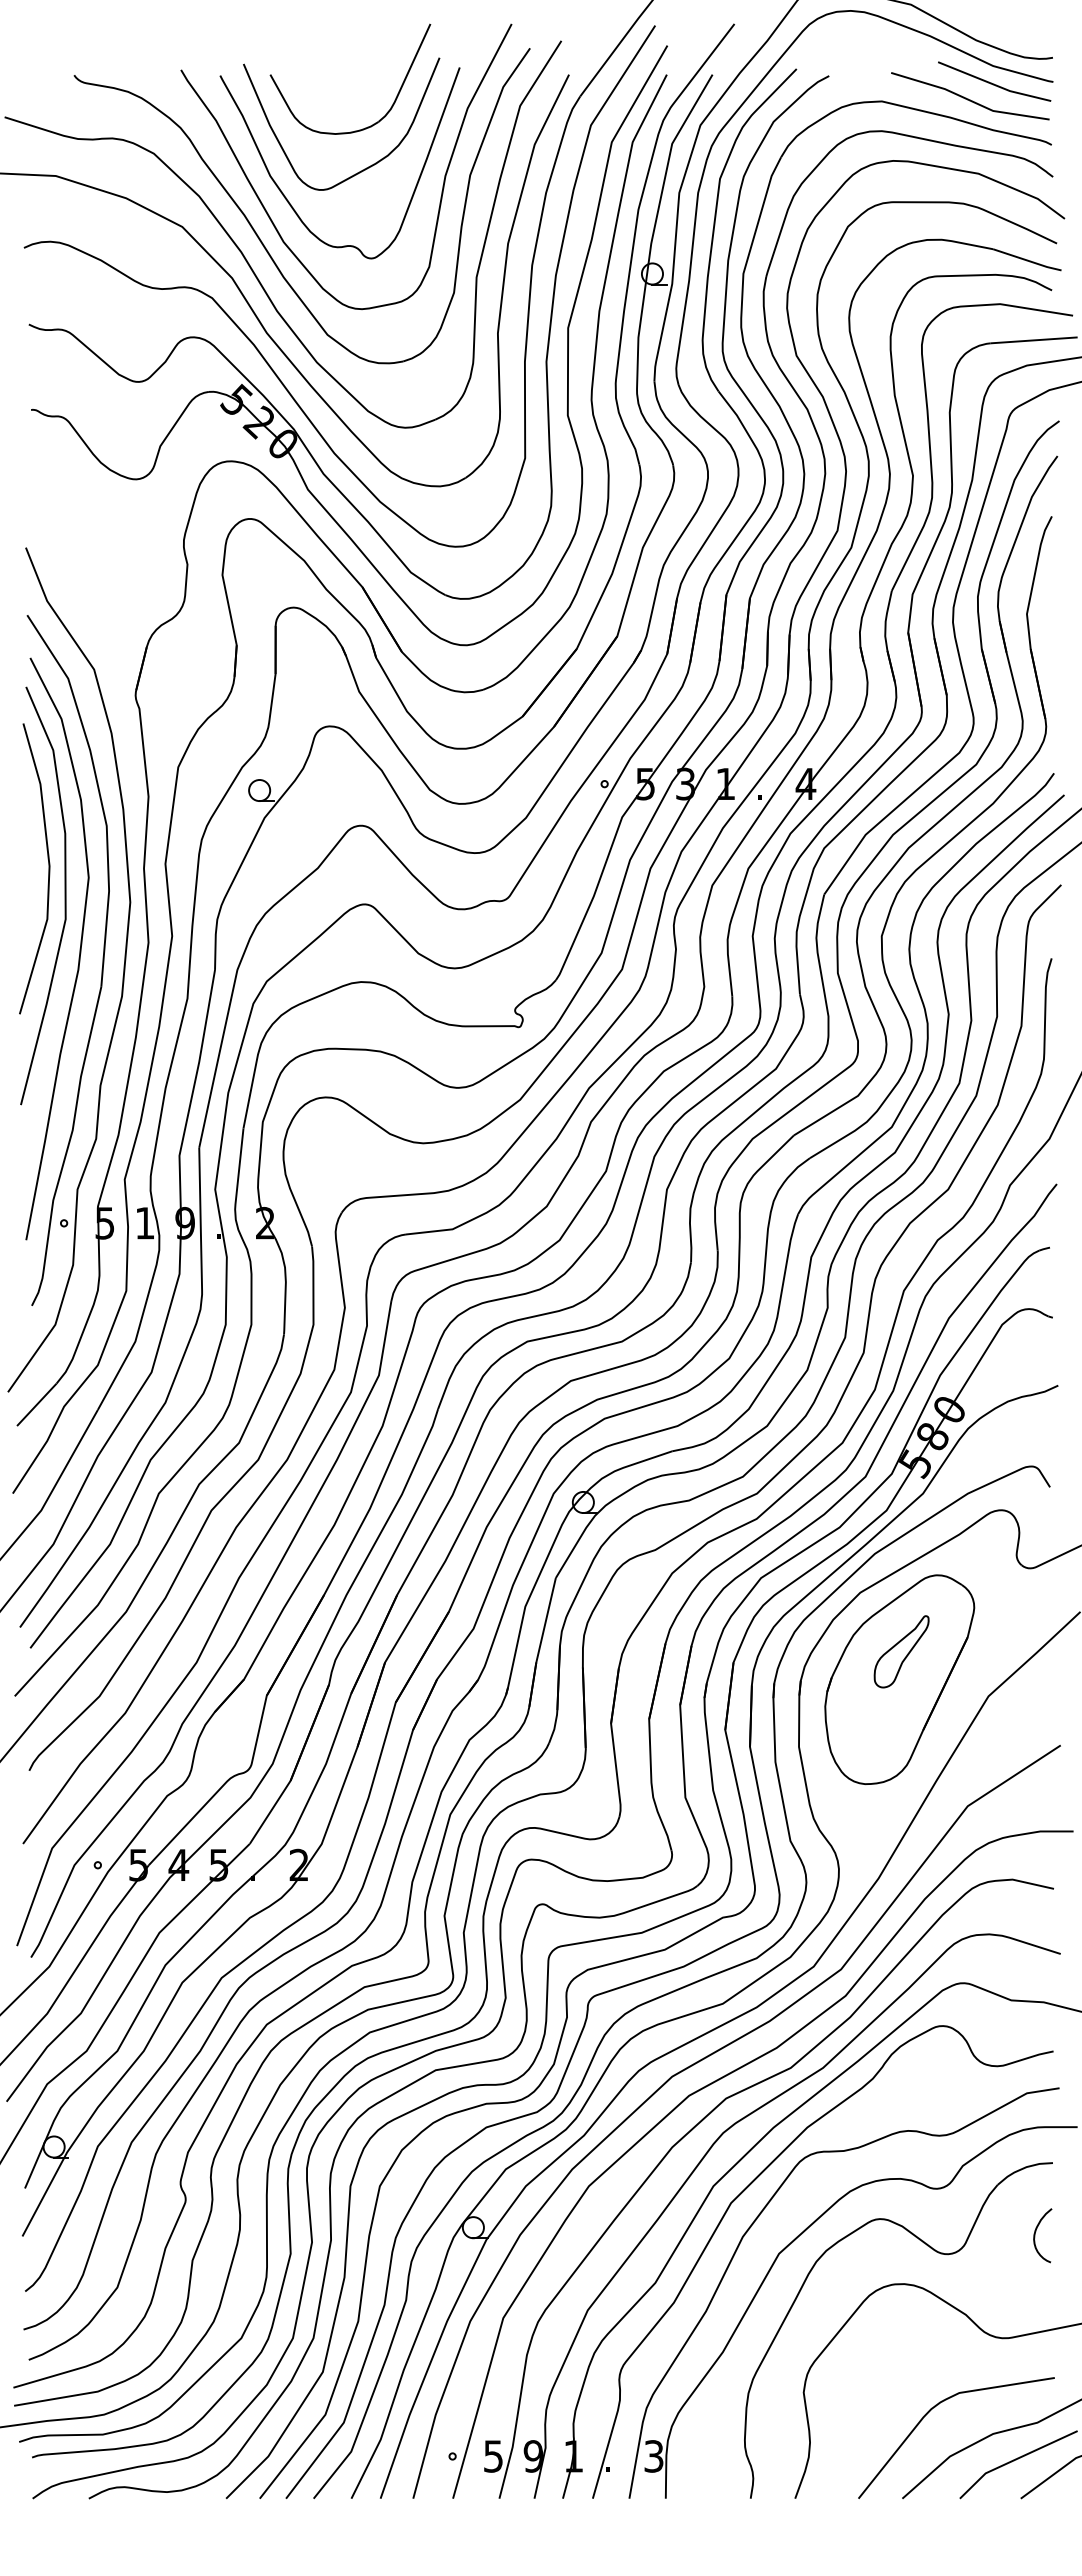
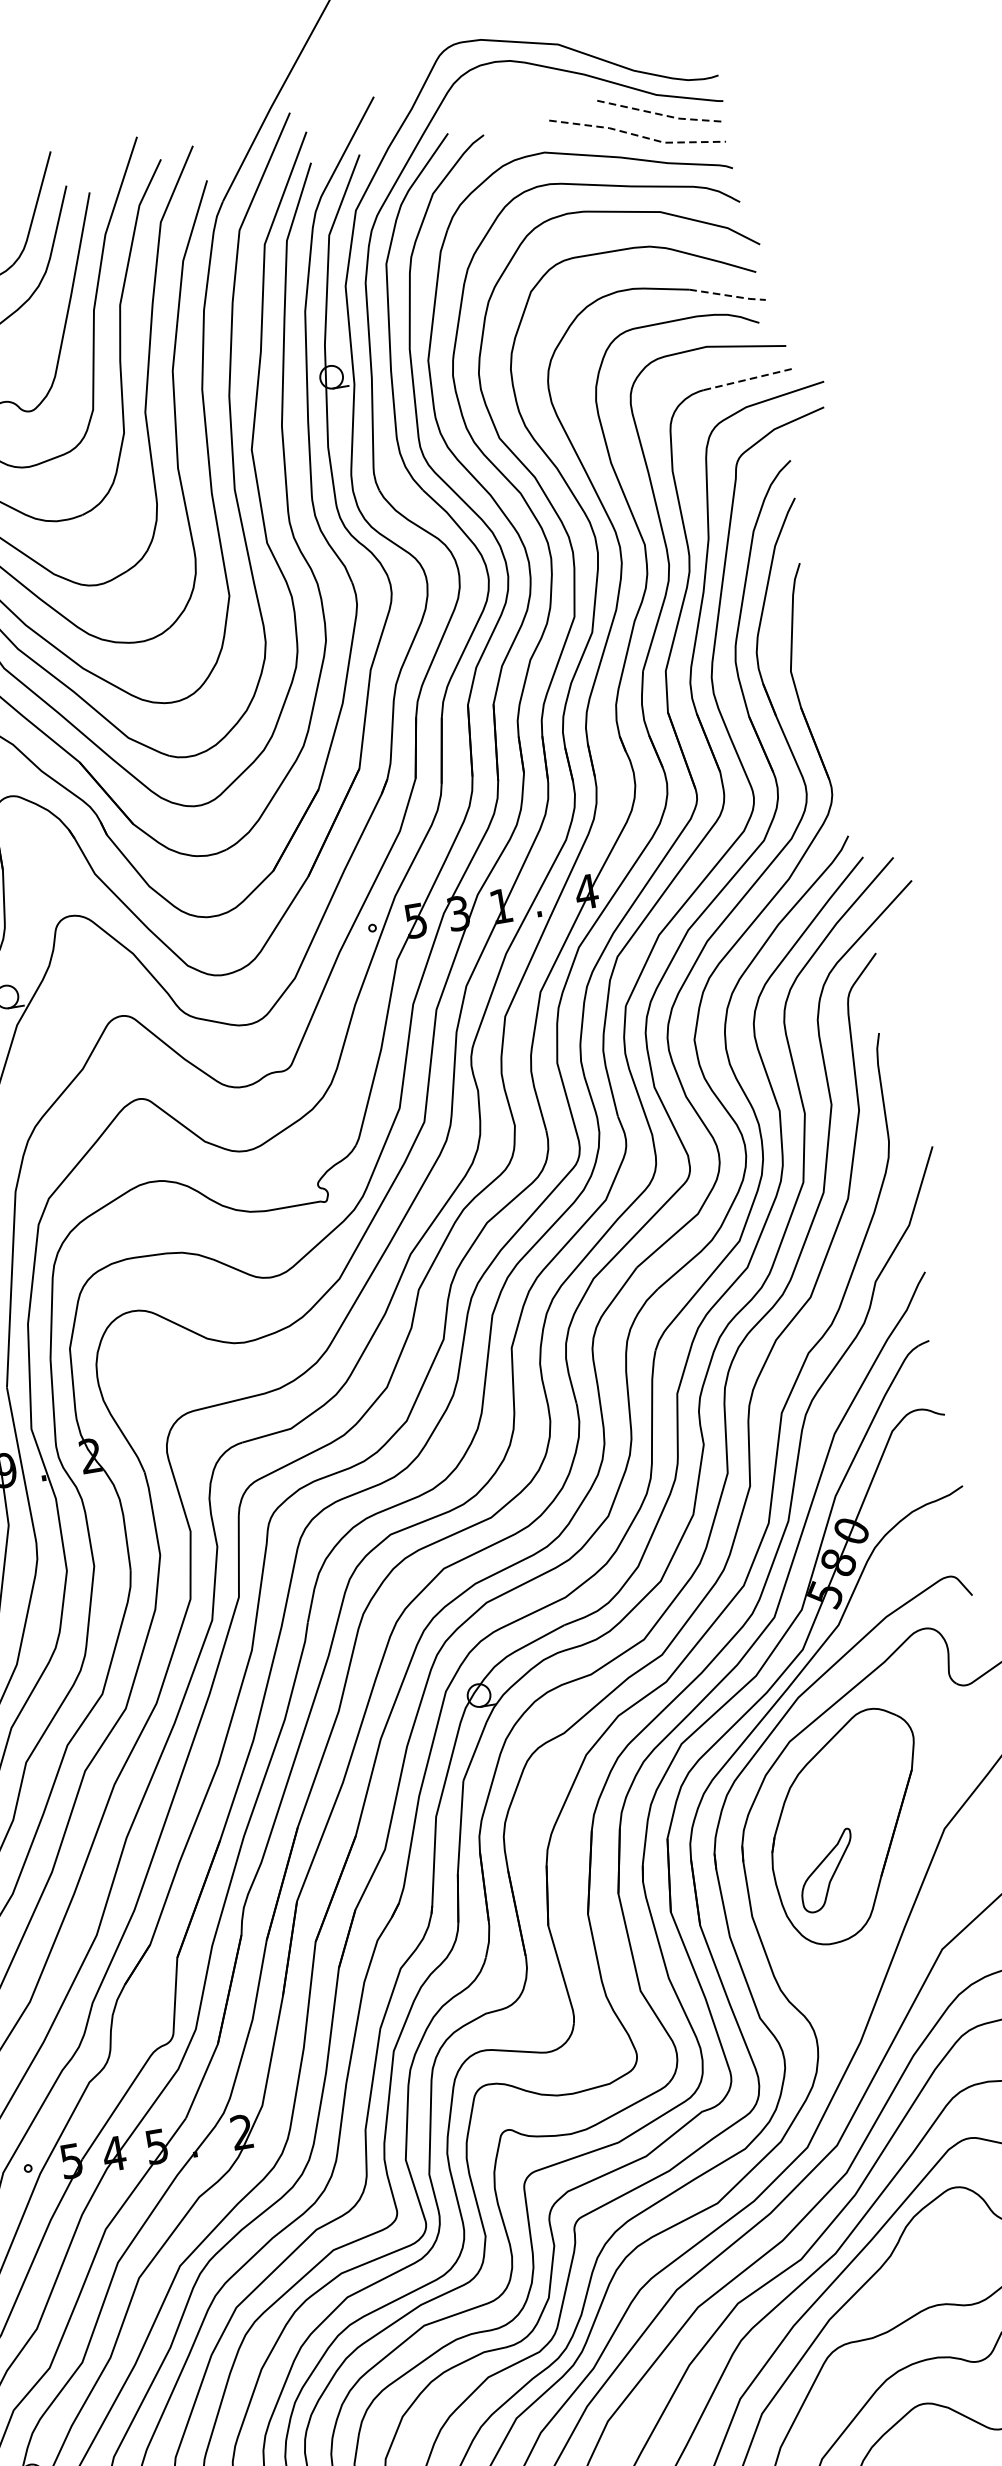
line: (994, 84) -> (661, 114), solid -> dashed
line: (969, 100) -> (637, 135), solid -> dashed
line: (1028, 260) -> (728, 295), solid -> dashed
line: (1034, 340) -> (749, 379), solid -> dashed
part: (901, 1651) -> (827, 1870), moved

